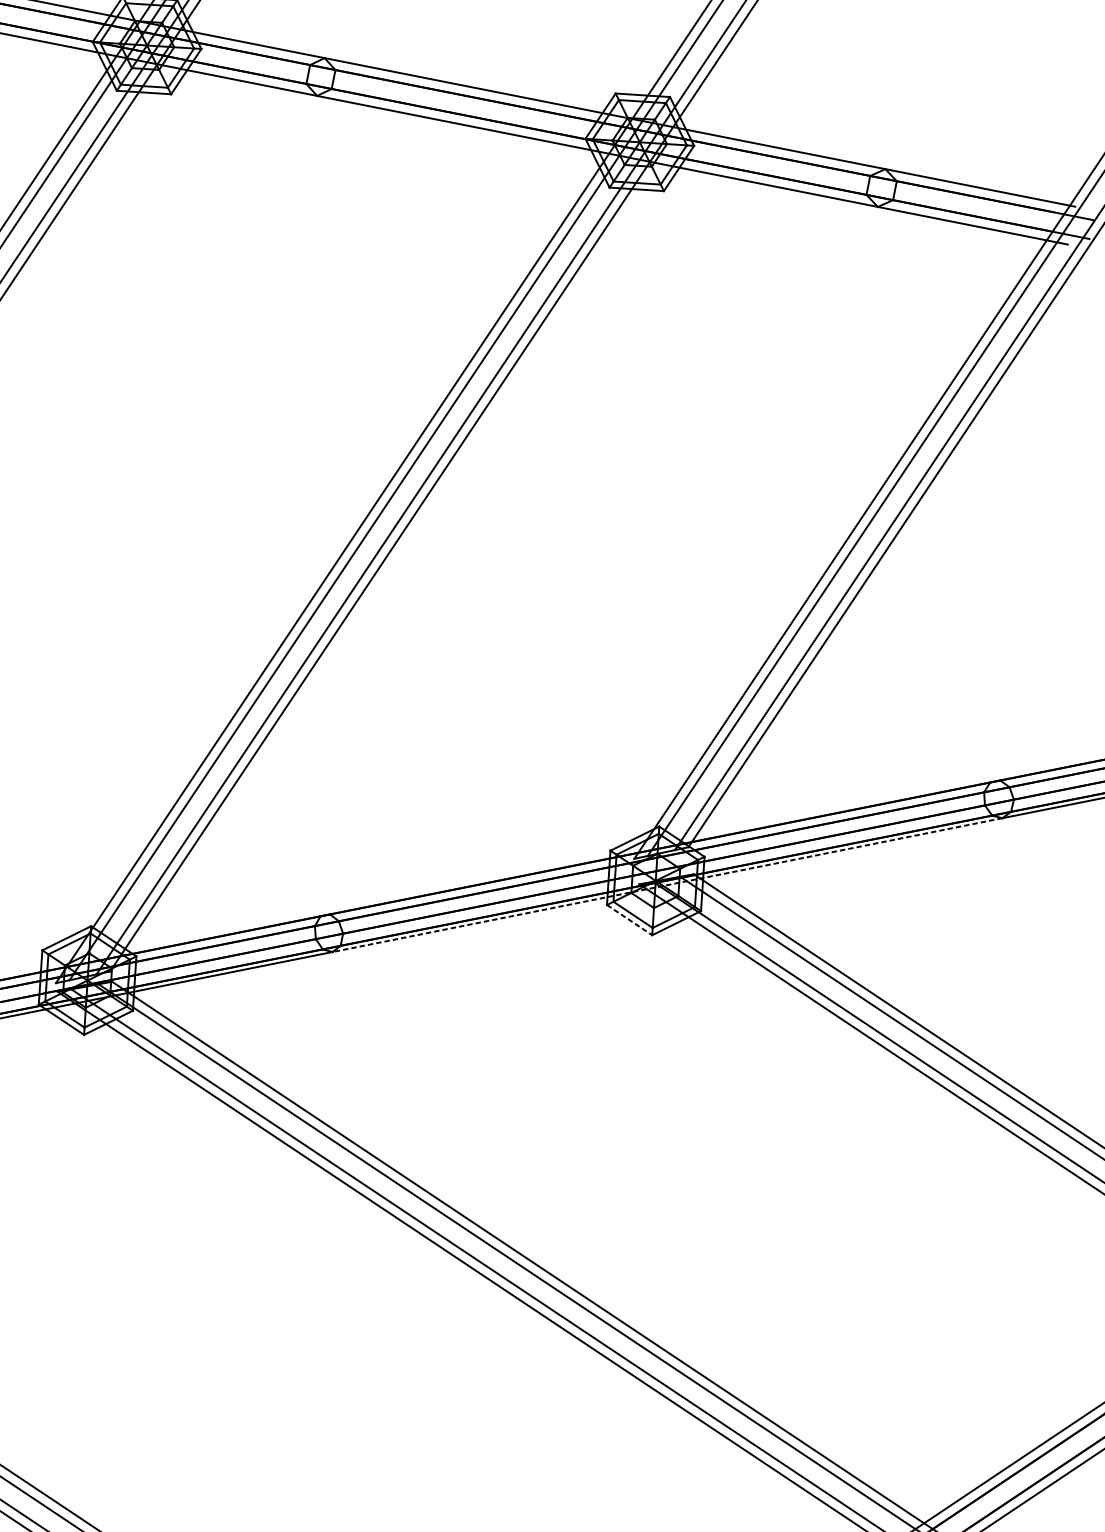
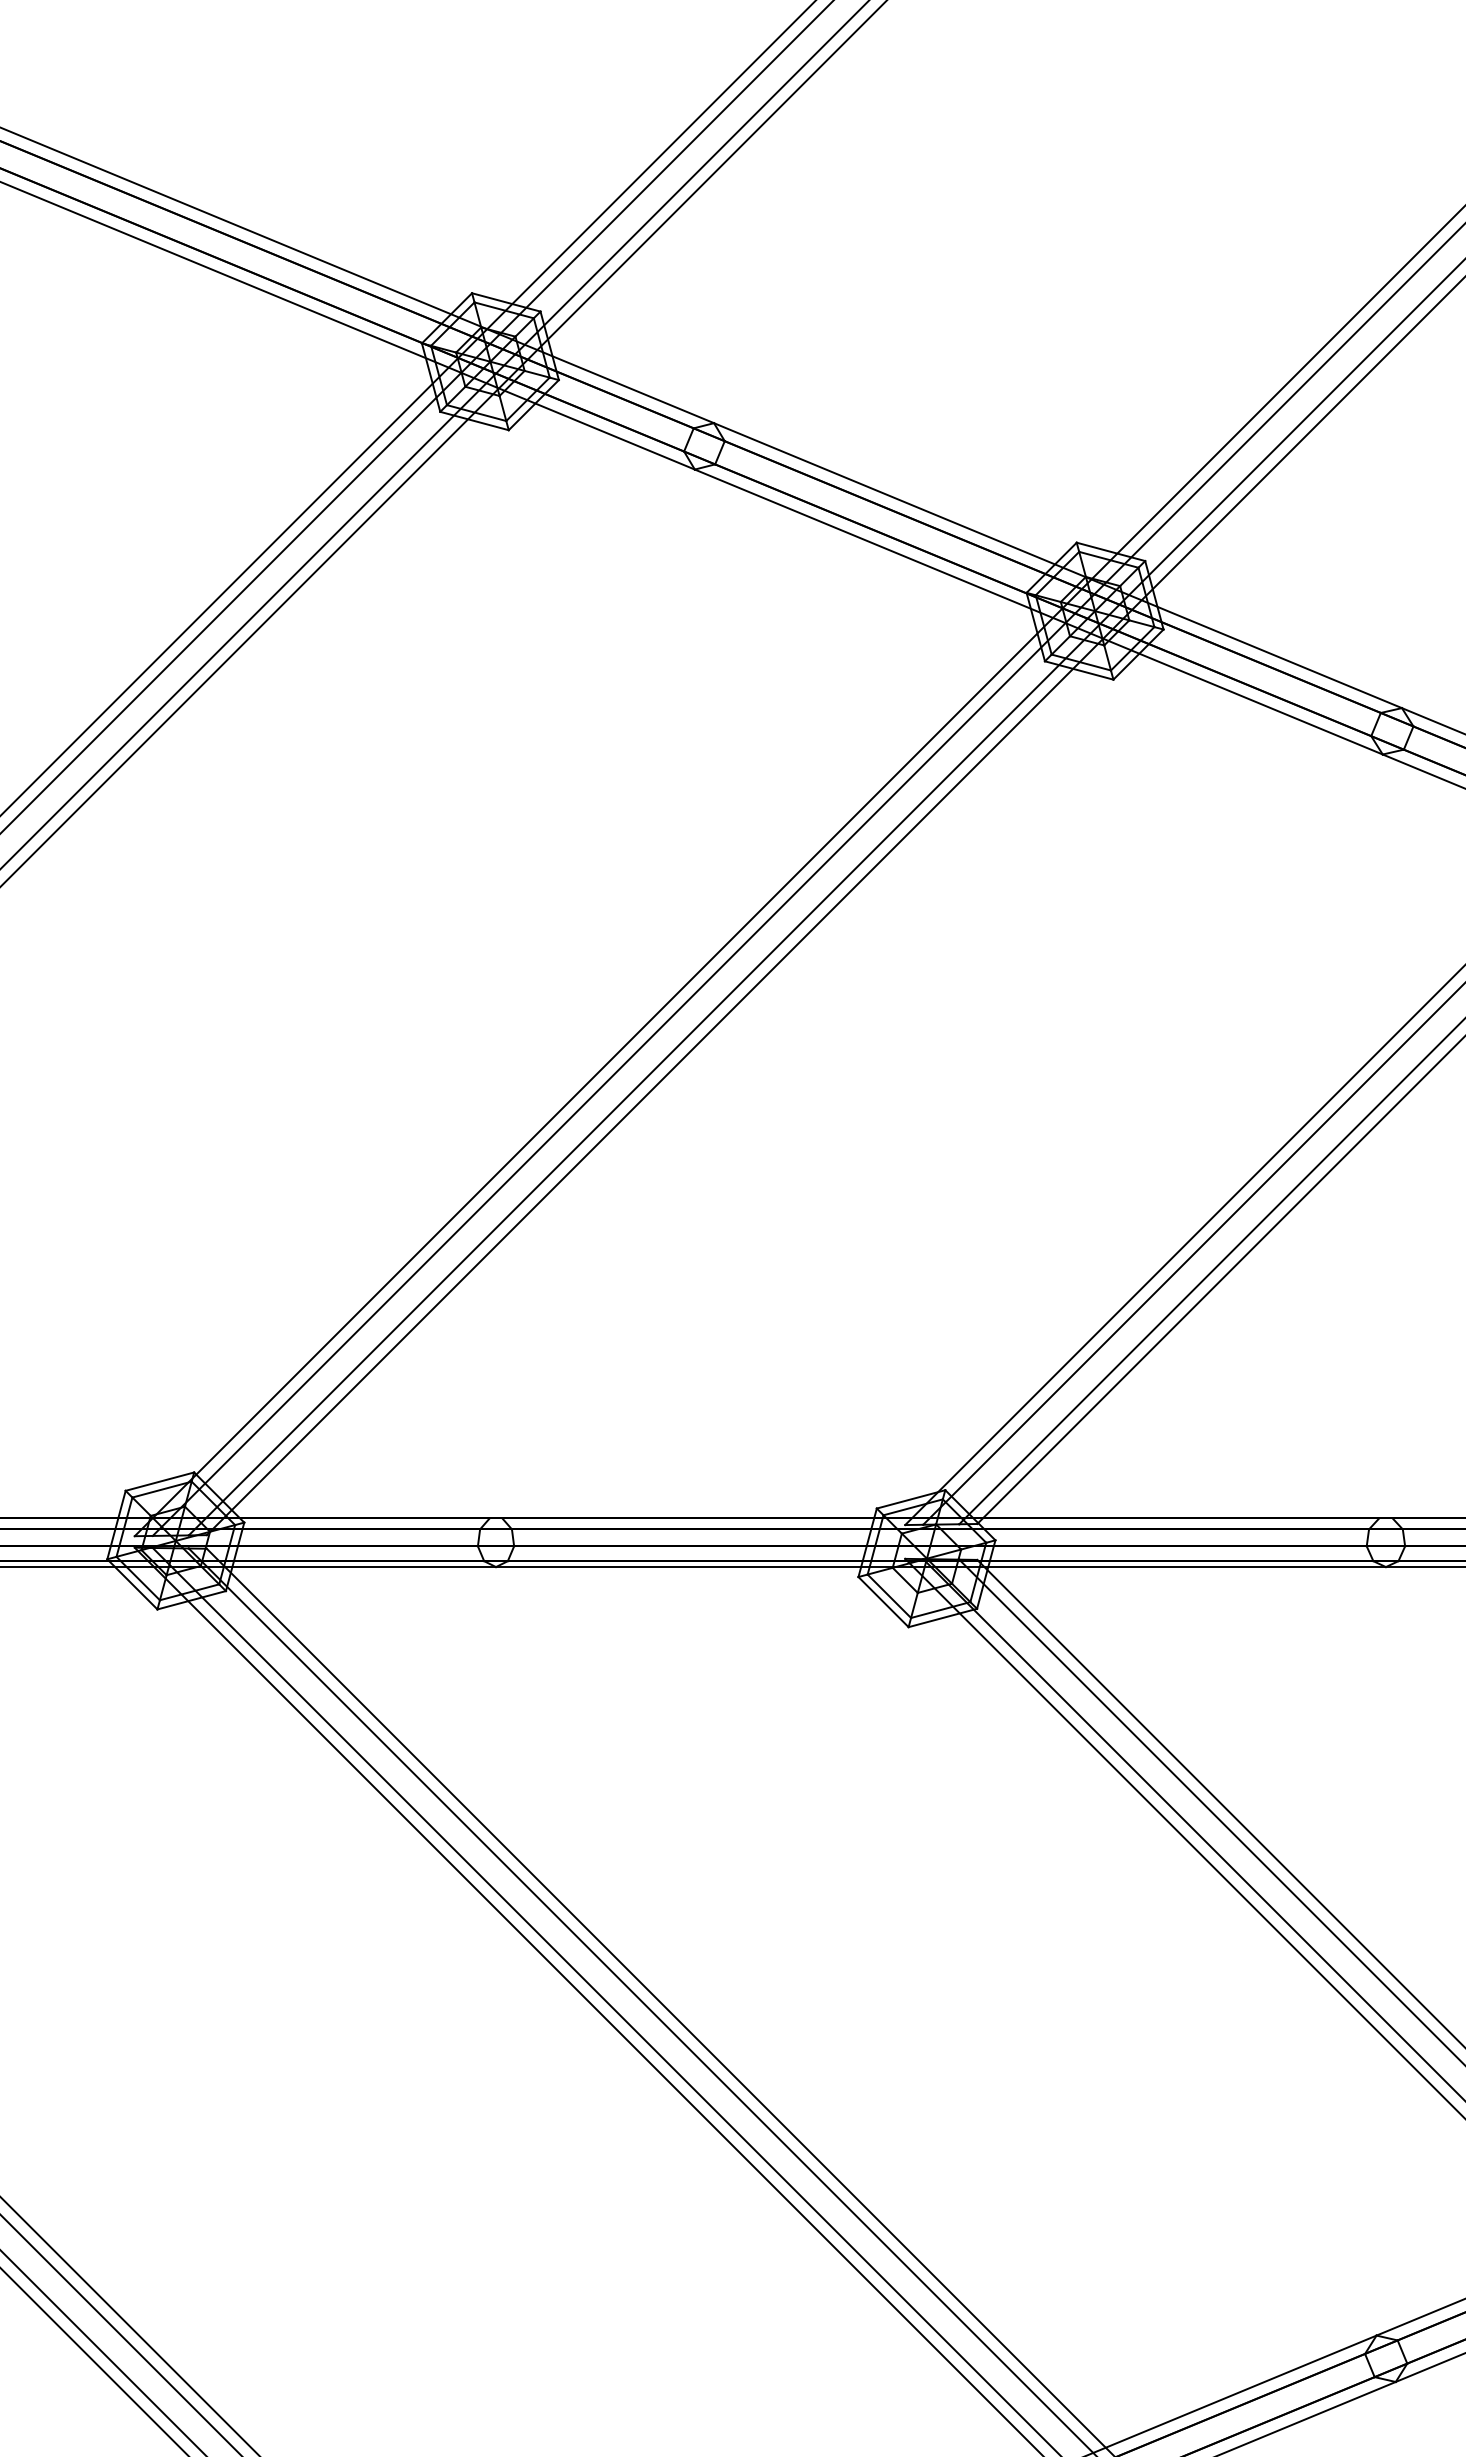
line: (667, 885) -> (940, 1567), dashed -> solid
line: (629, 920) -> (883, 1602), dashed -> solid

